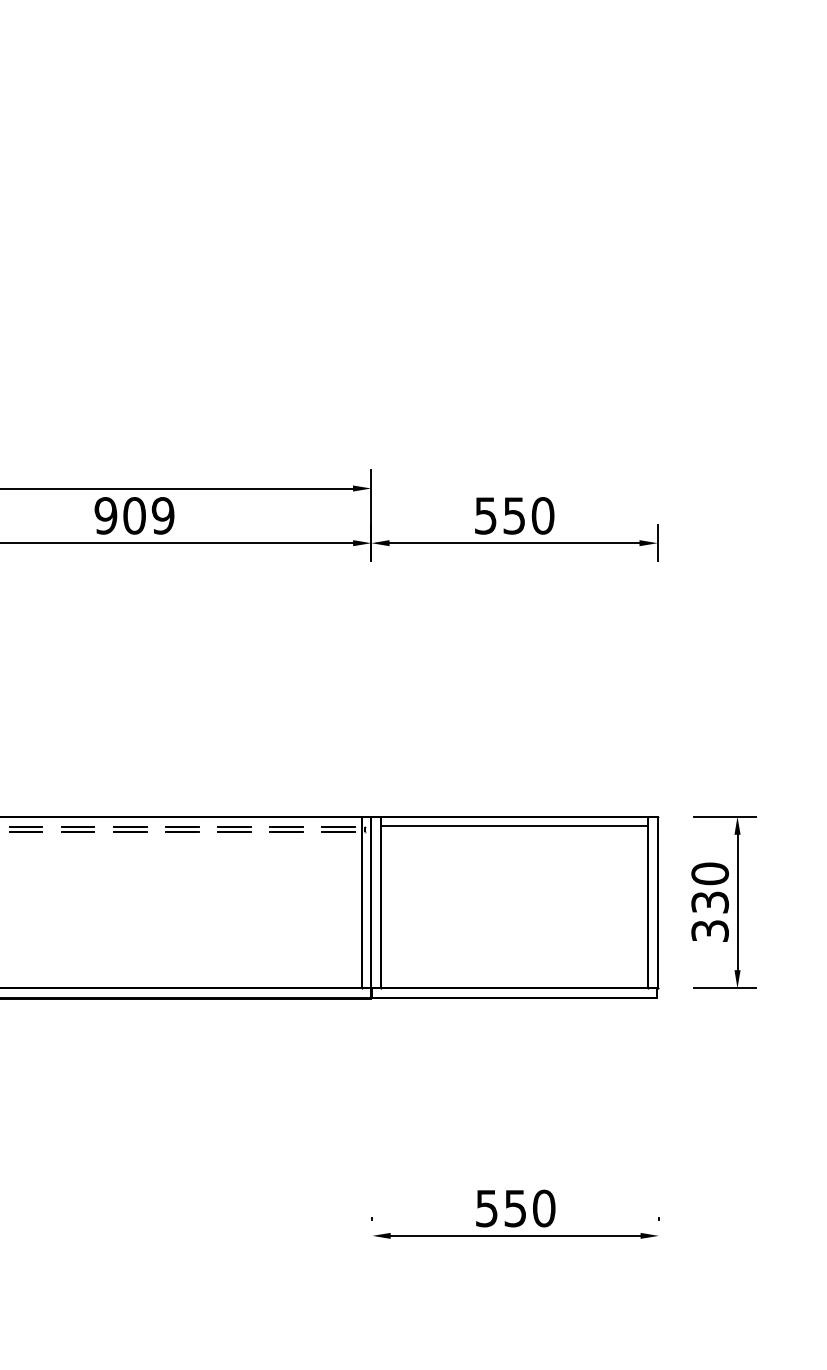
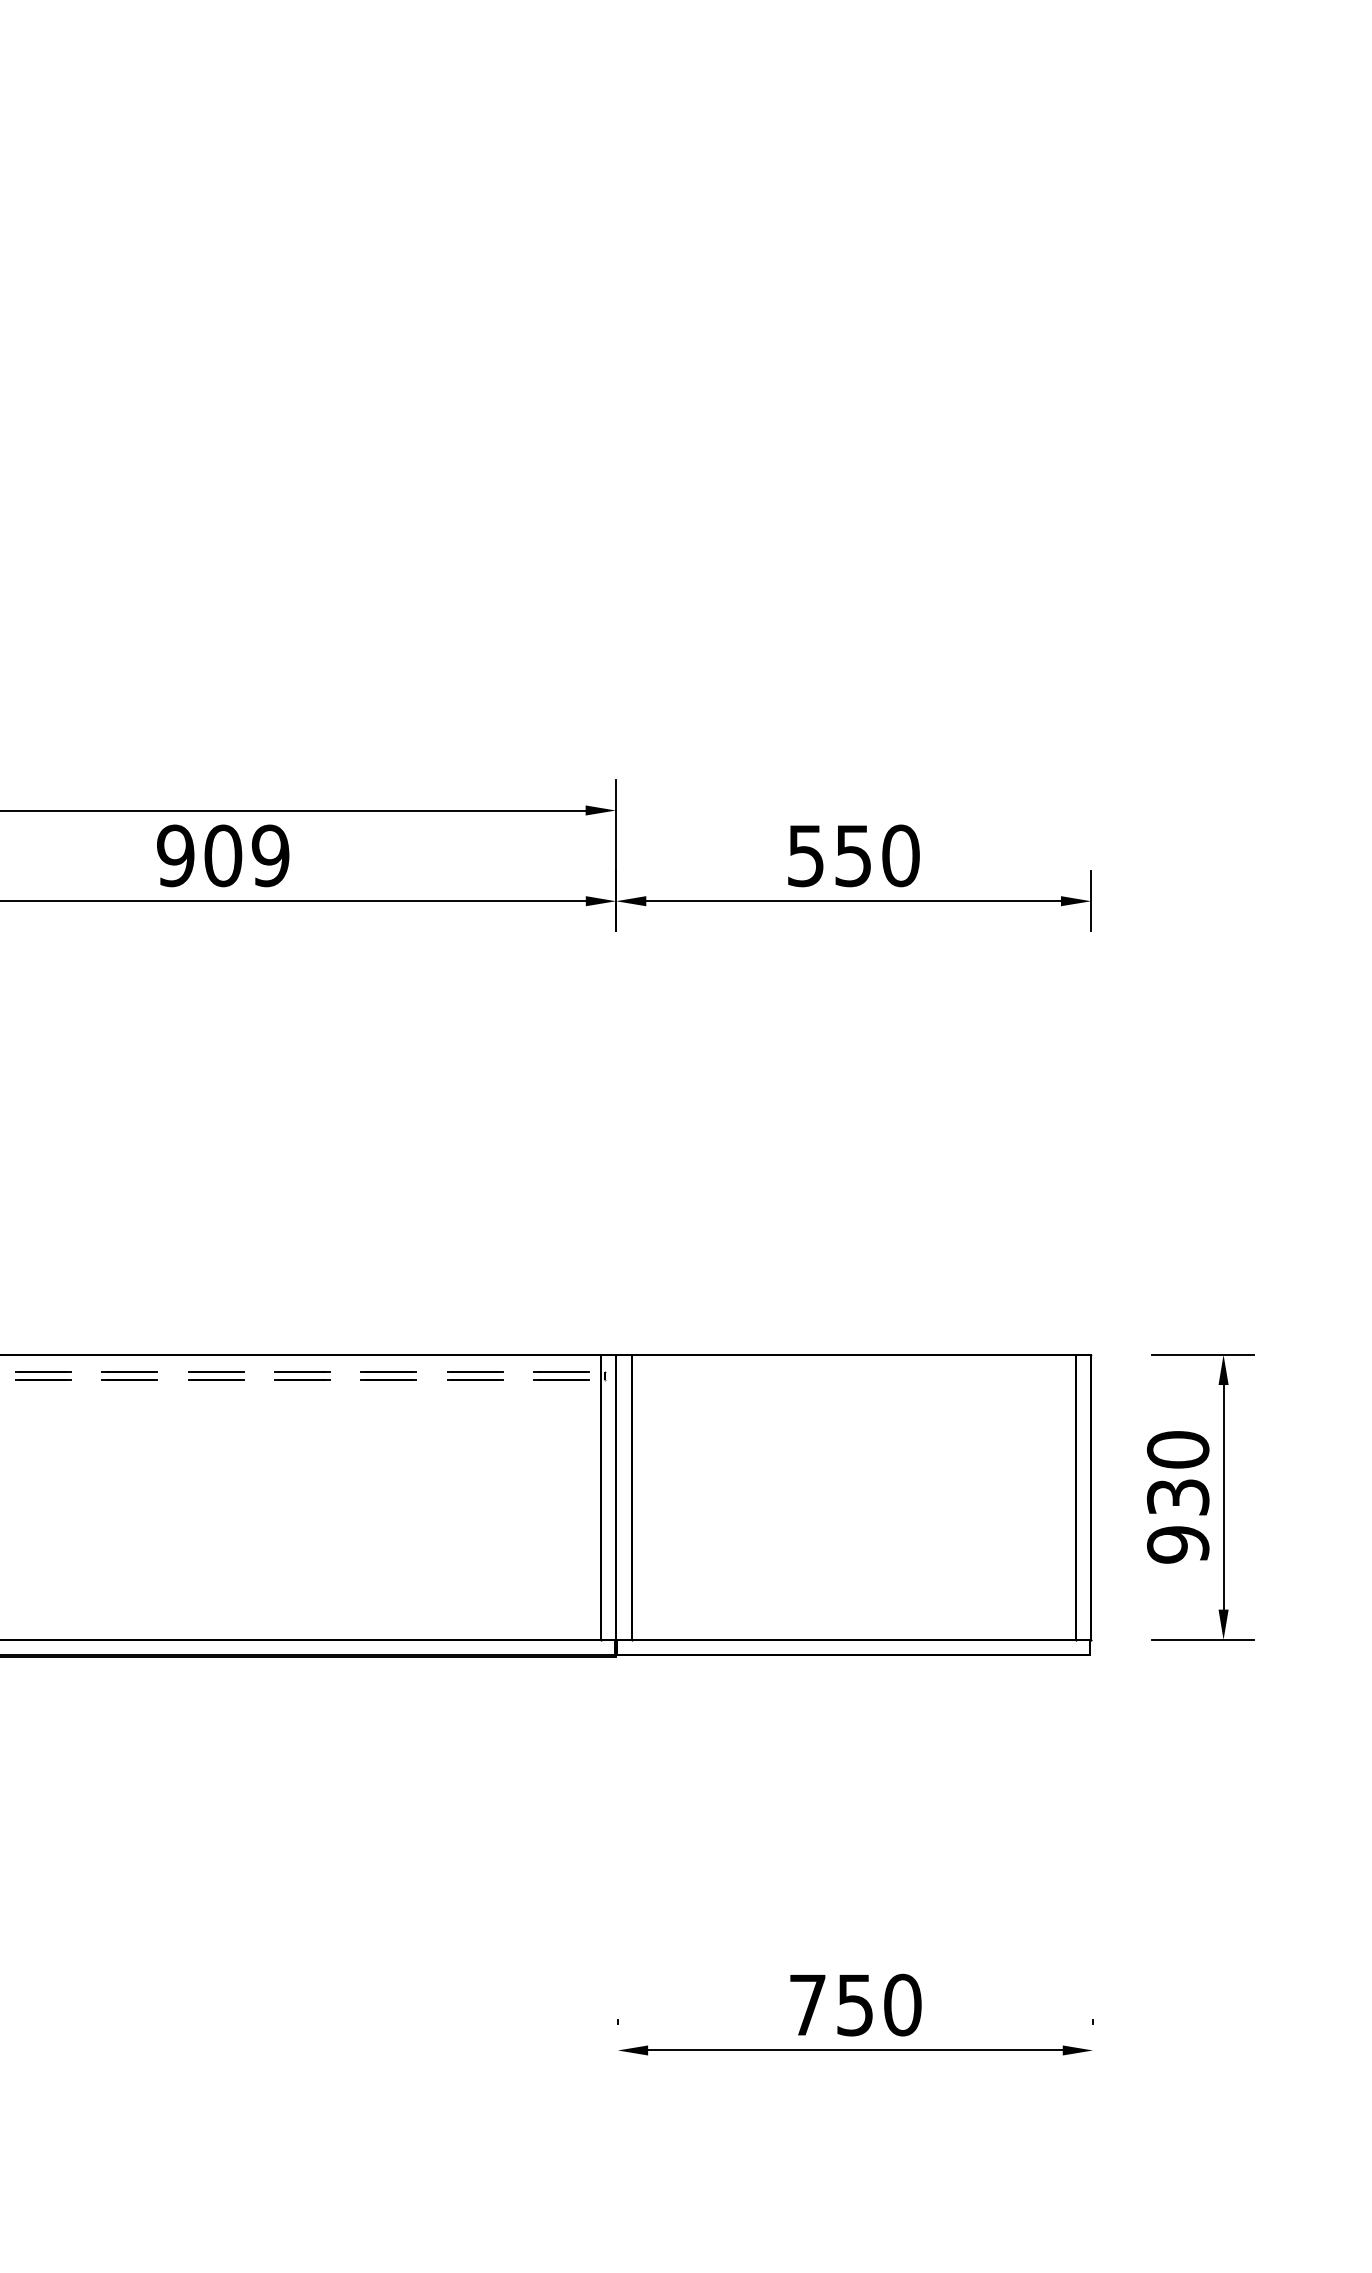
line: (514, 825) -> (853, 1369), removed
text: (709, 931) -> (1177, 1545), 330 -> 930
text: (486, 1208) -> (807, 2005), 550 -> 750

